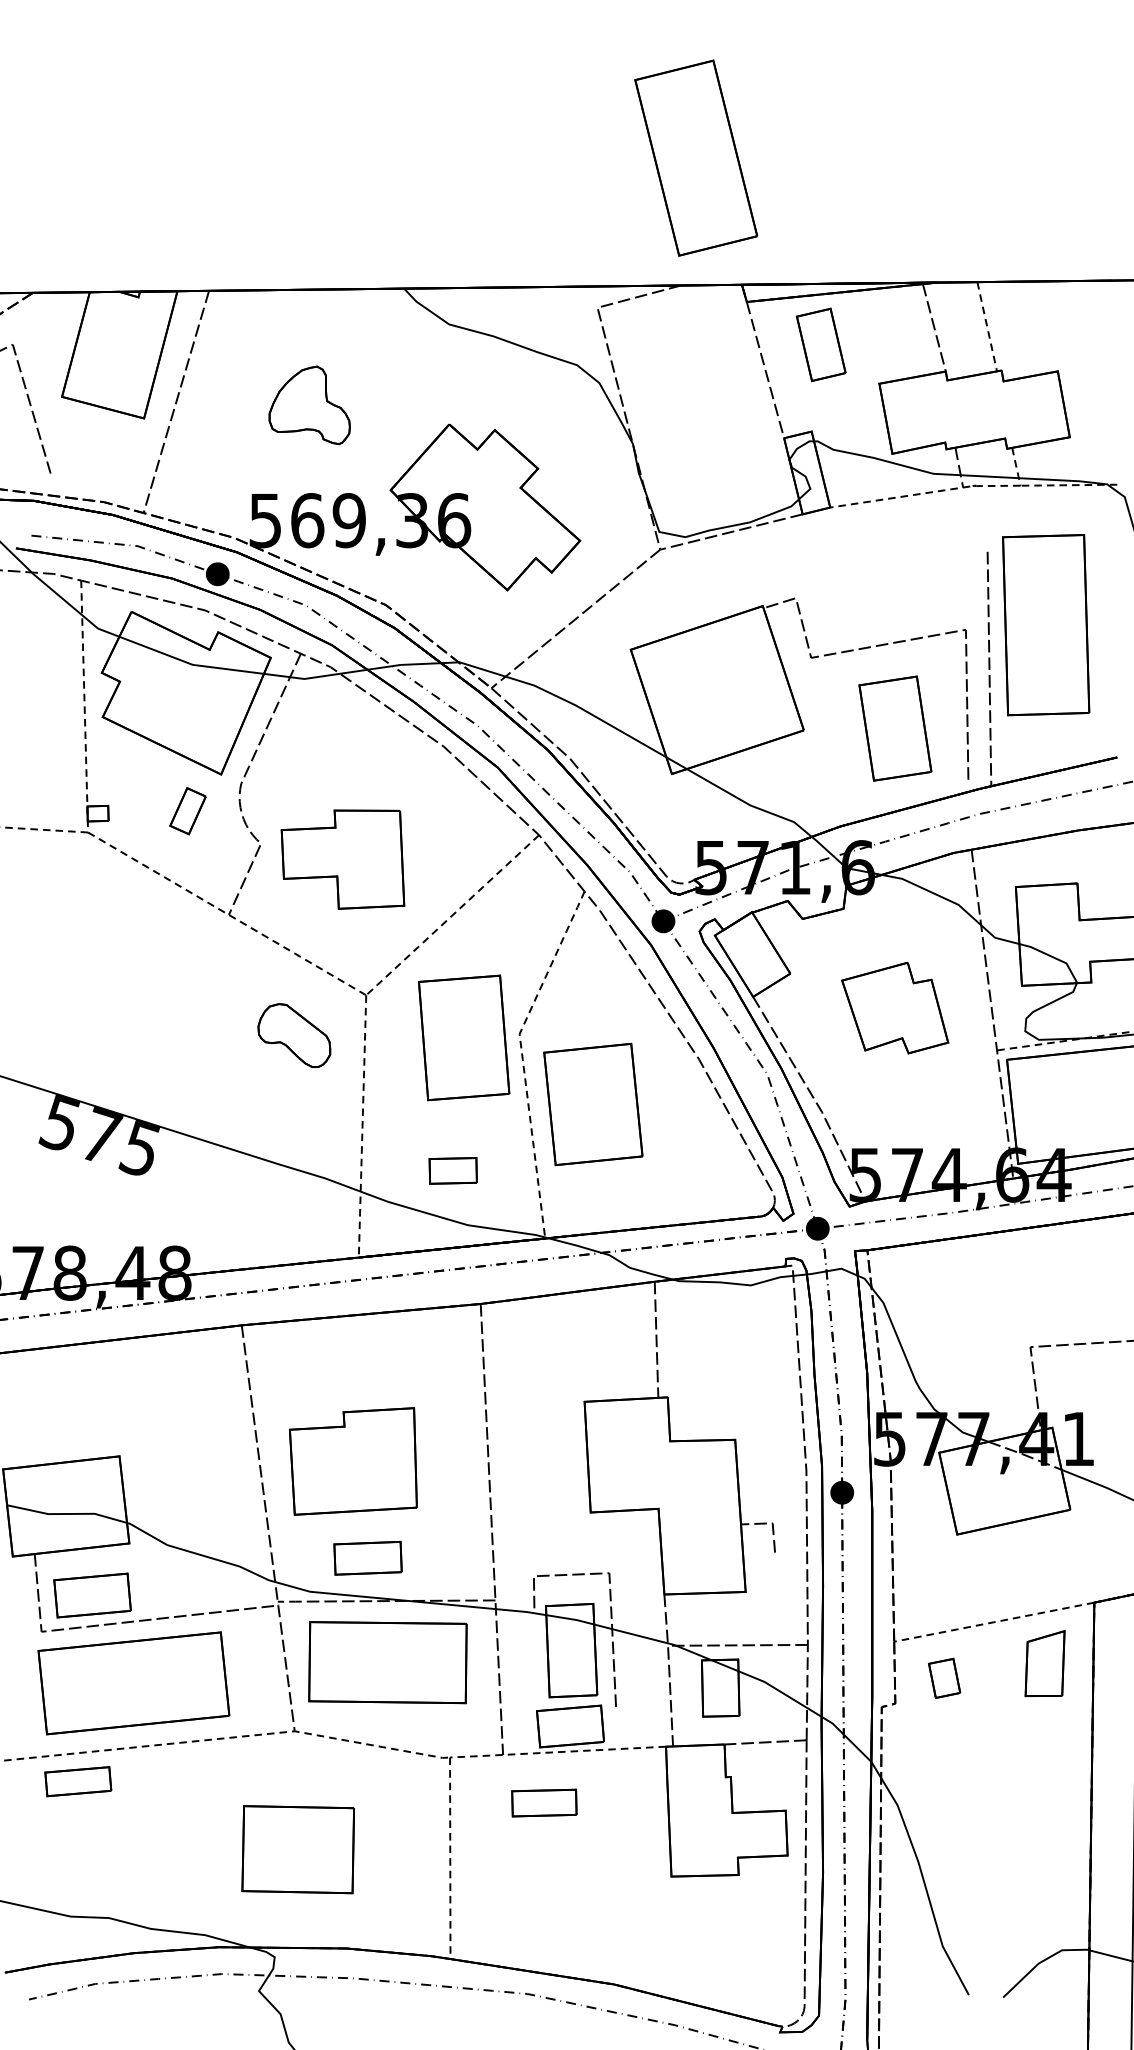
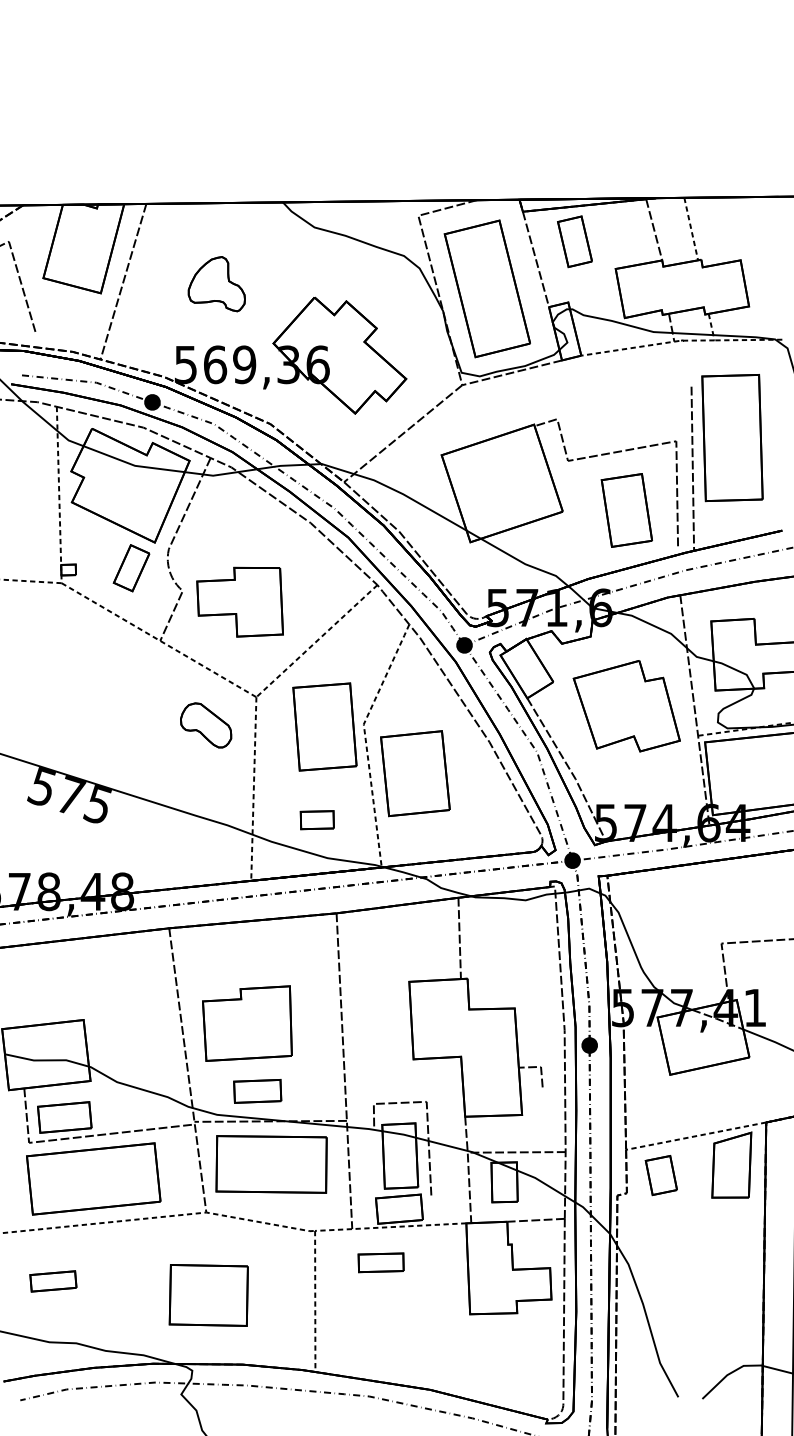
part: (696, 157) -> (487, 288), moved
part: (187, 811) -> (131, 568), size x1.43
part: (894, 1007) -> (626, 705), size x1.43
part: (1044, 1663) -> (731, 1165), size x1.43
part: (944, 1678) -> (661, 1175), size x1.43
part: (78, 1781) -> (53, 1281), moved

